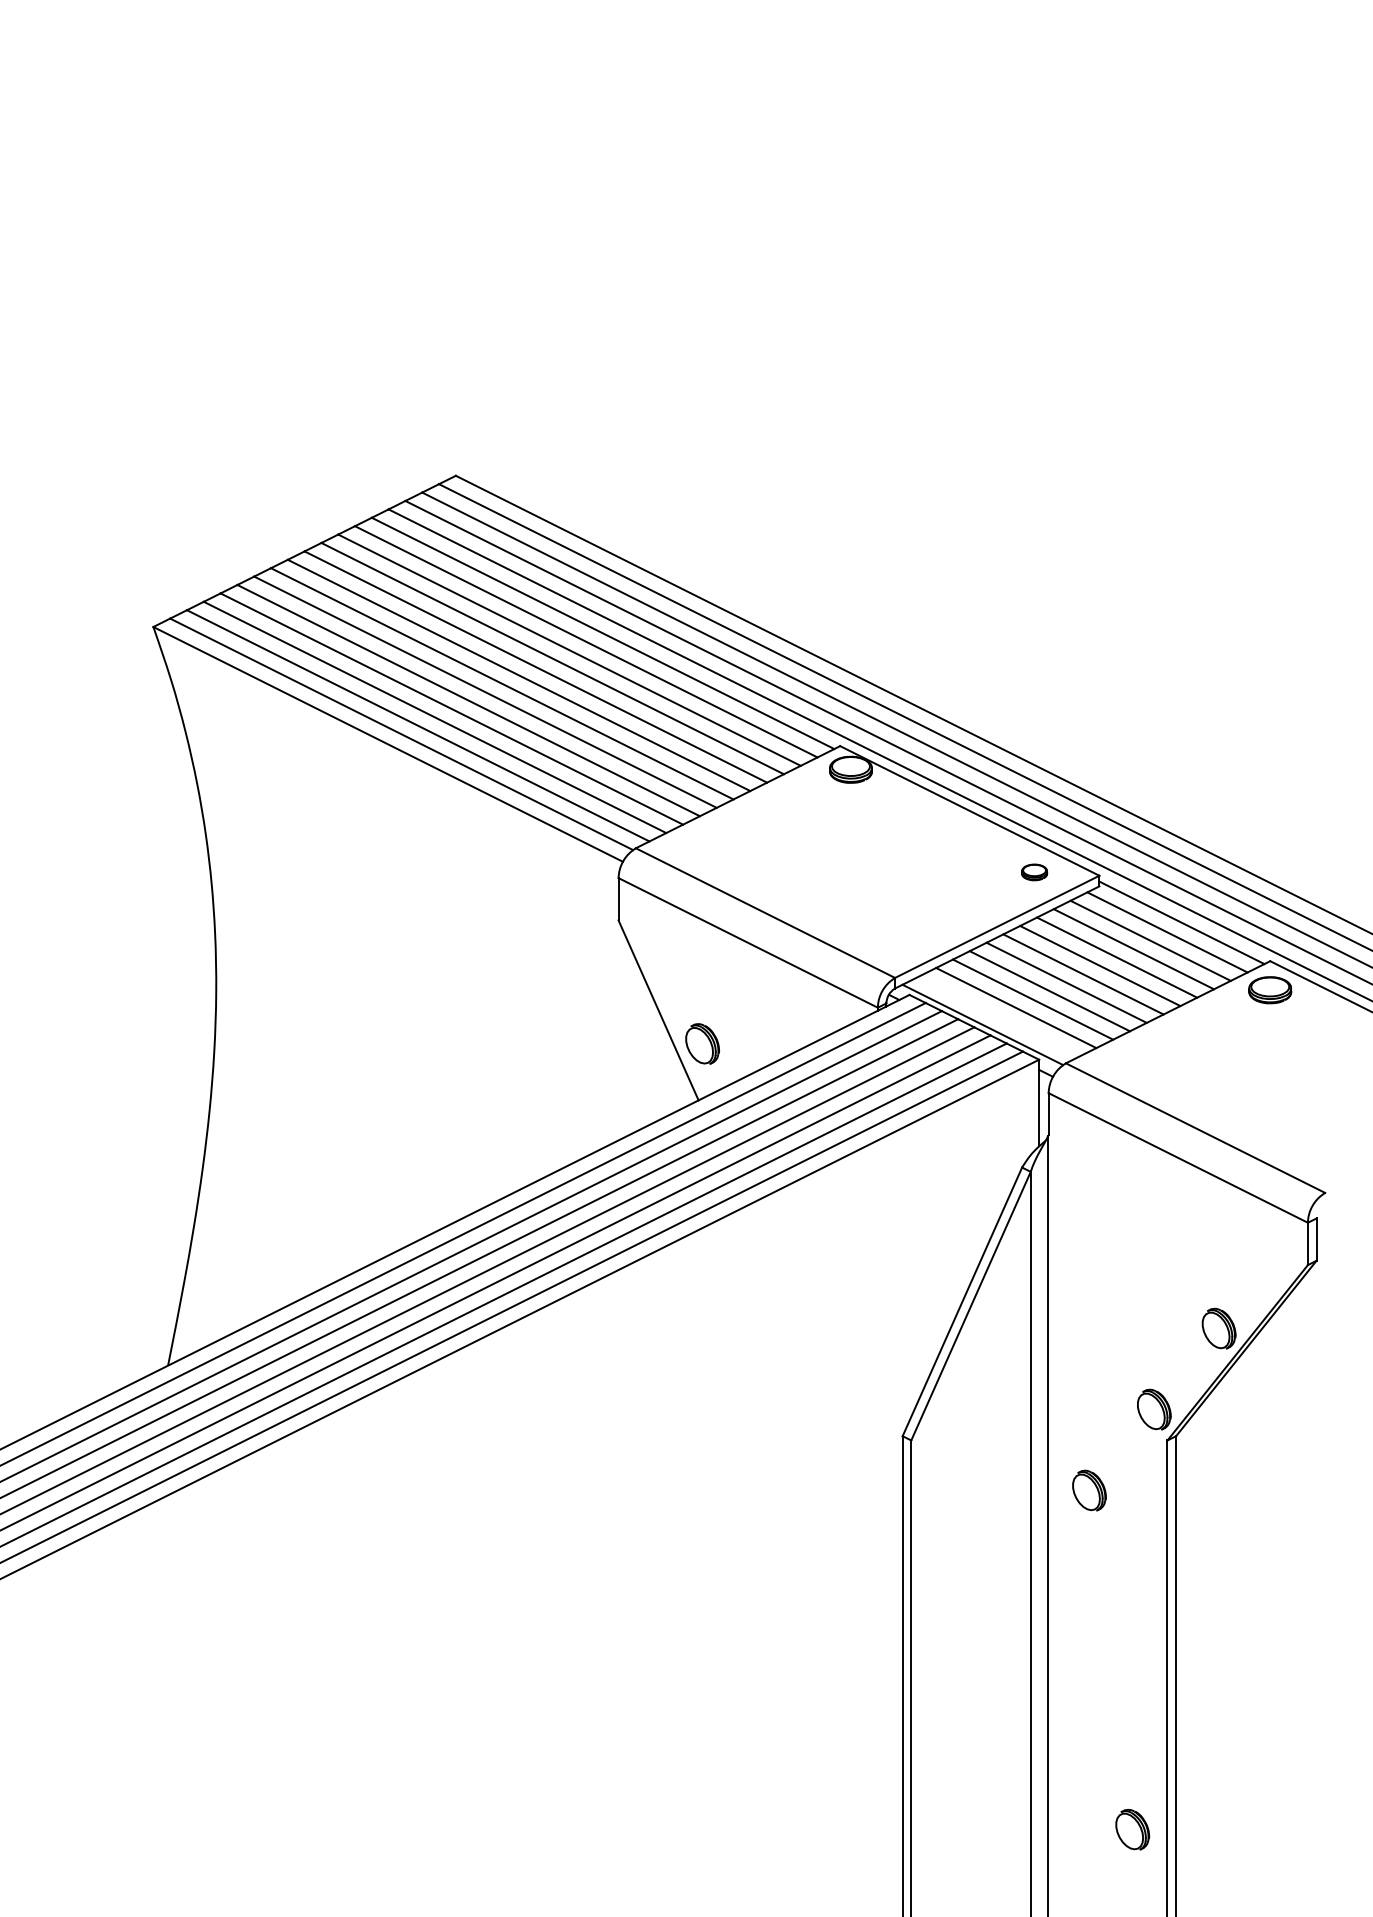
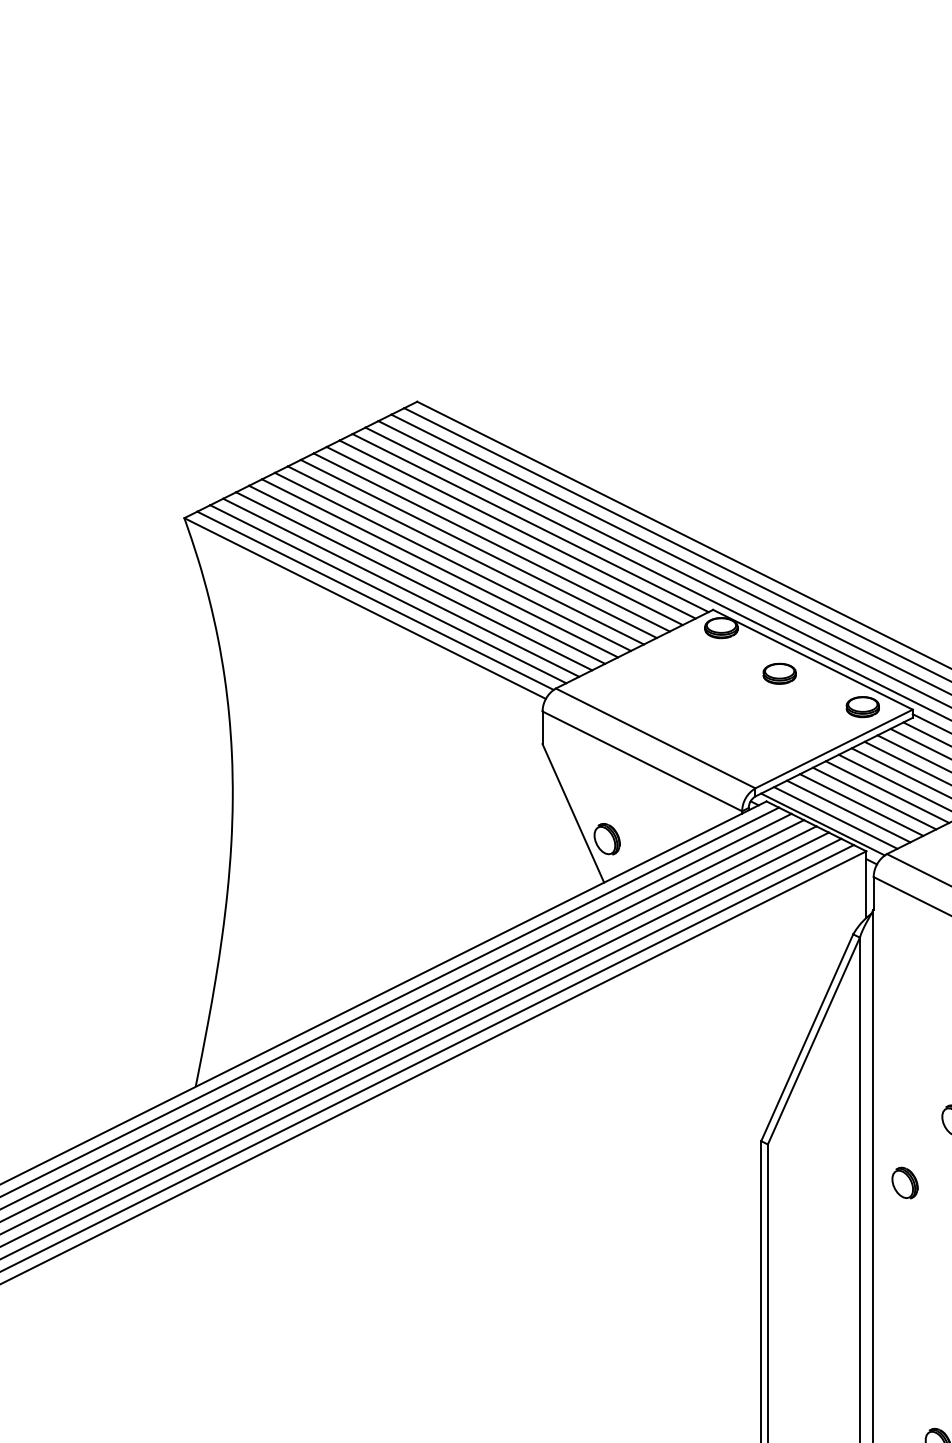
part: (926, 829) -> (779, 674), added
part: (1034, 872) -> (862, 707), size x1.67
line: (999, 1016) -> (835, 818), added

